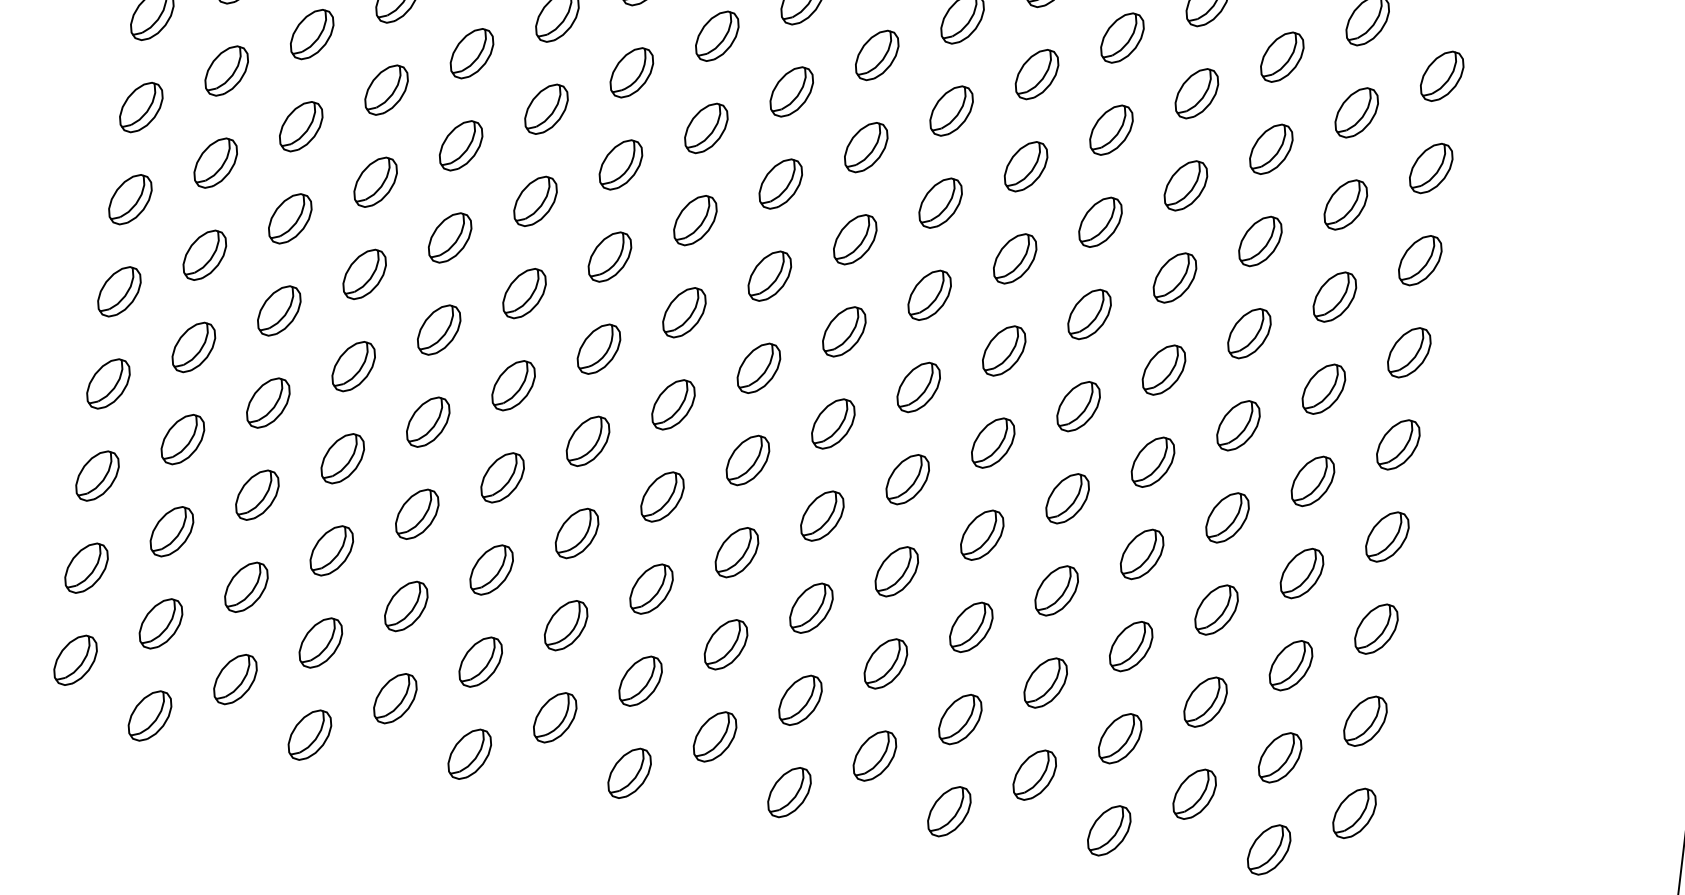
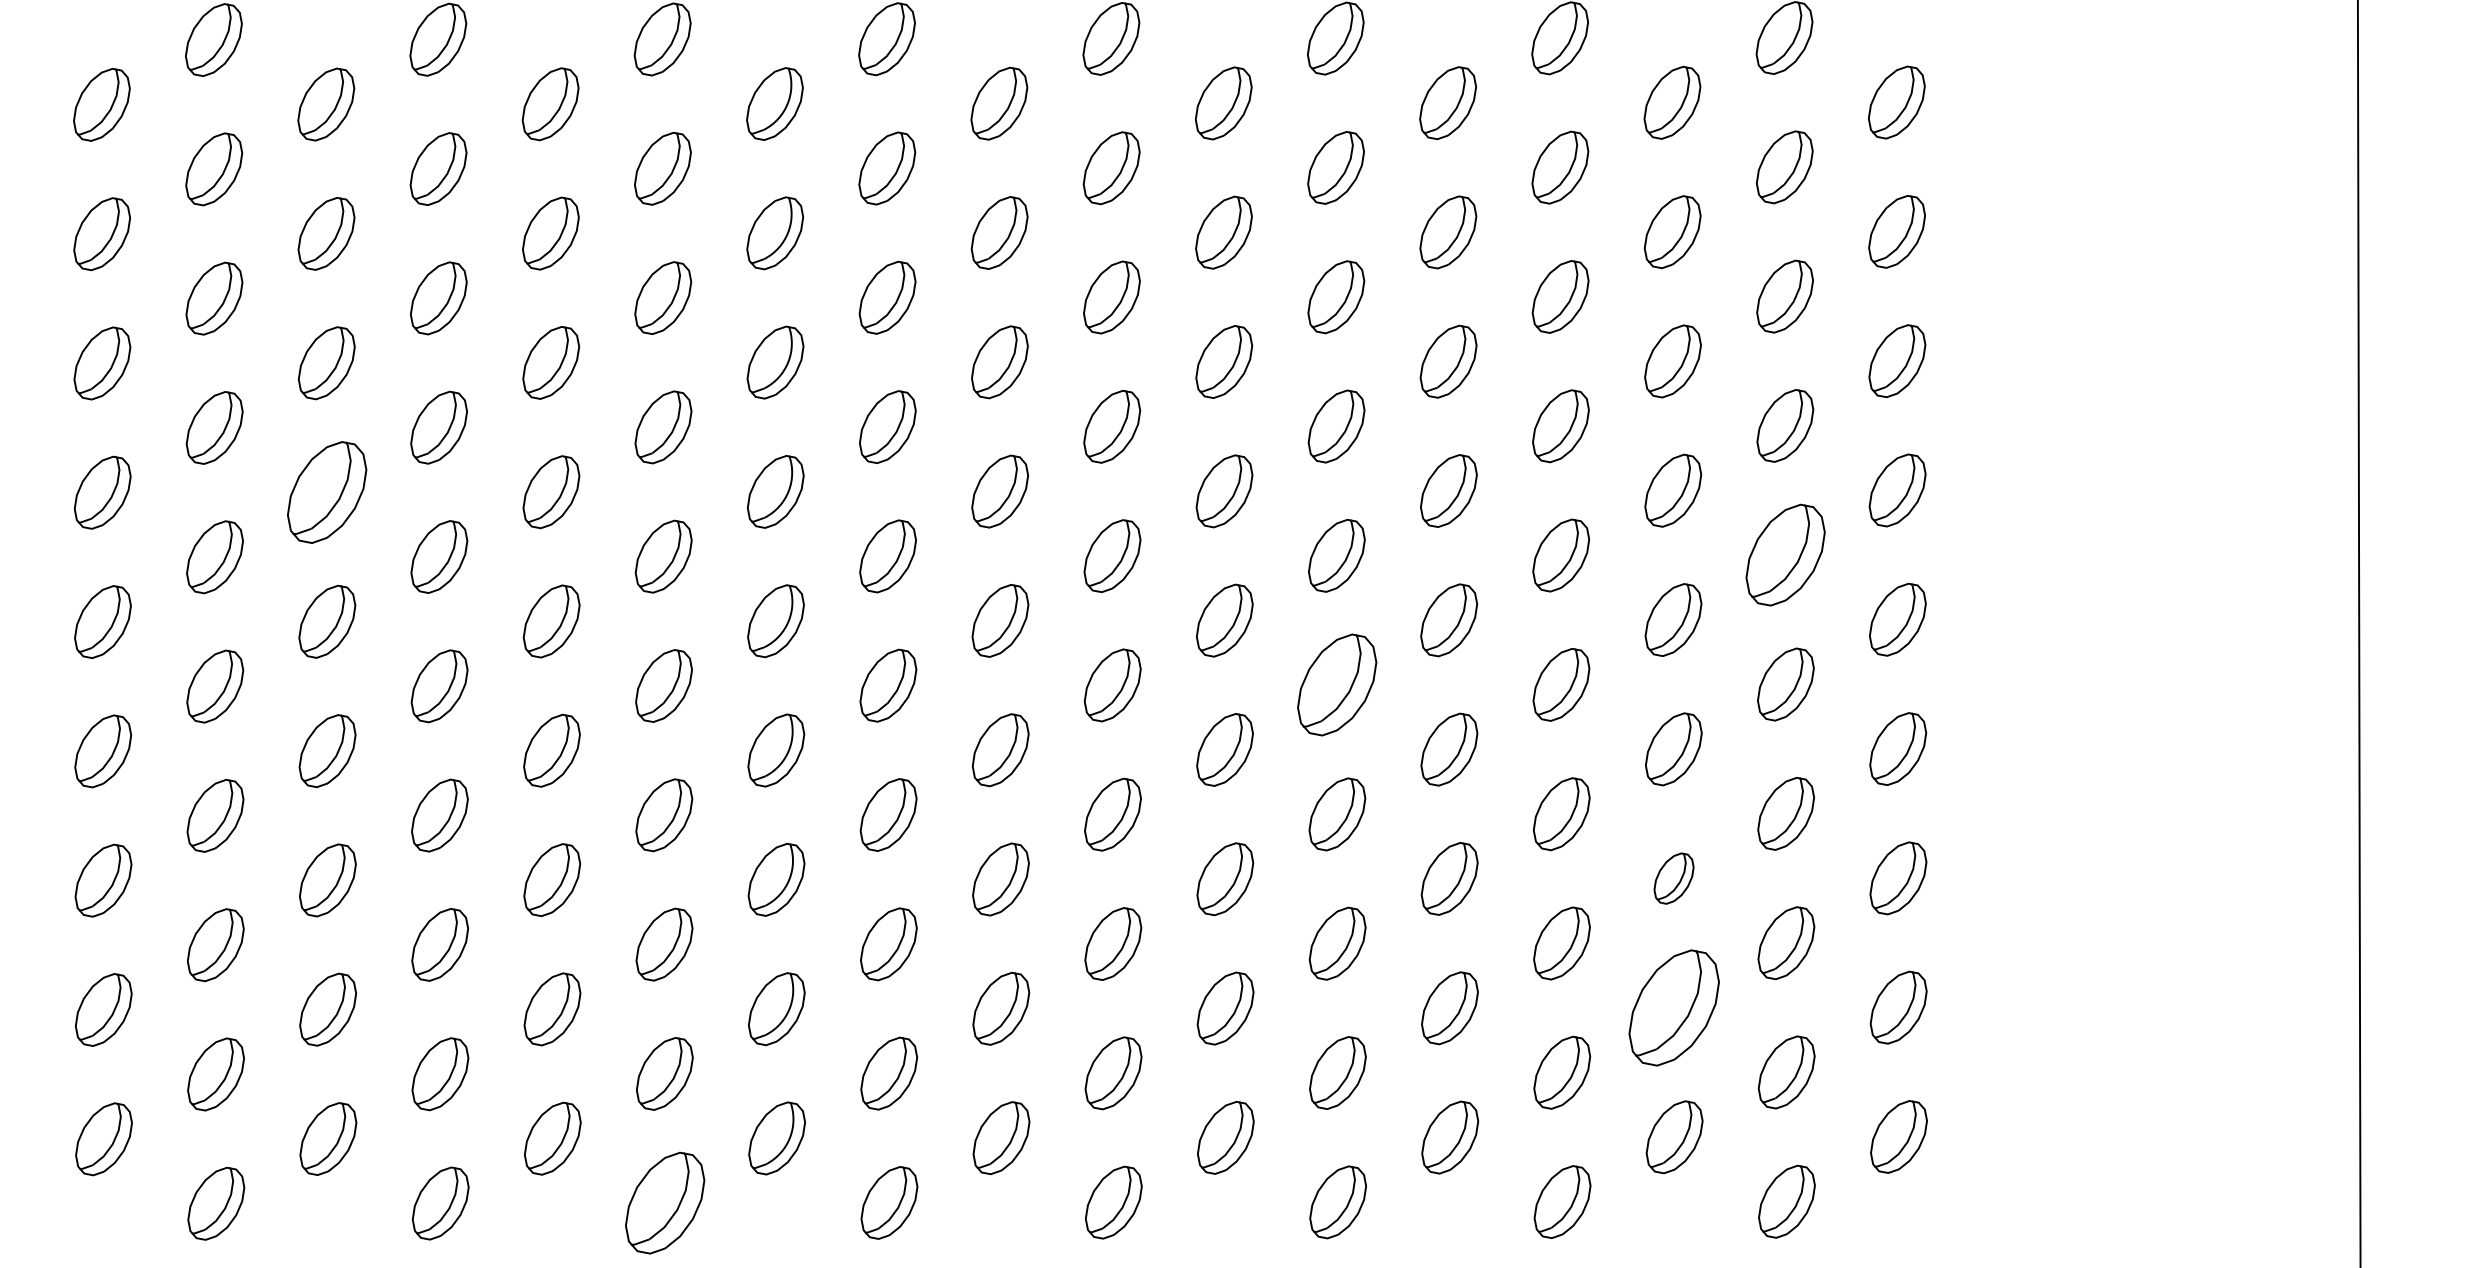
part: (289, 218) -> (326, 492), size x1.4
part: (1323, 389) -> (1785, 555), size x1.4
part: (992, 443) -> (1336, 685), size x1.4
part: (1216, 609) -> (1673, 878), size x0.7
part: (1205, 701) -> (1674, 1007), size x1.6
part: (469, 754) -> (664, 1203), size x1.4

